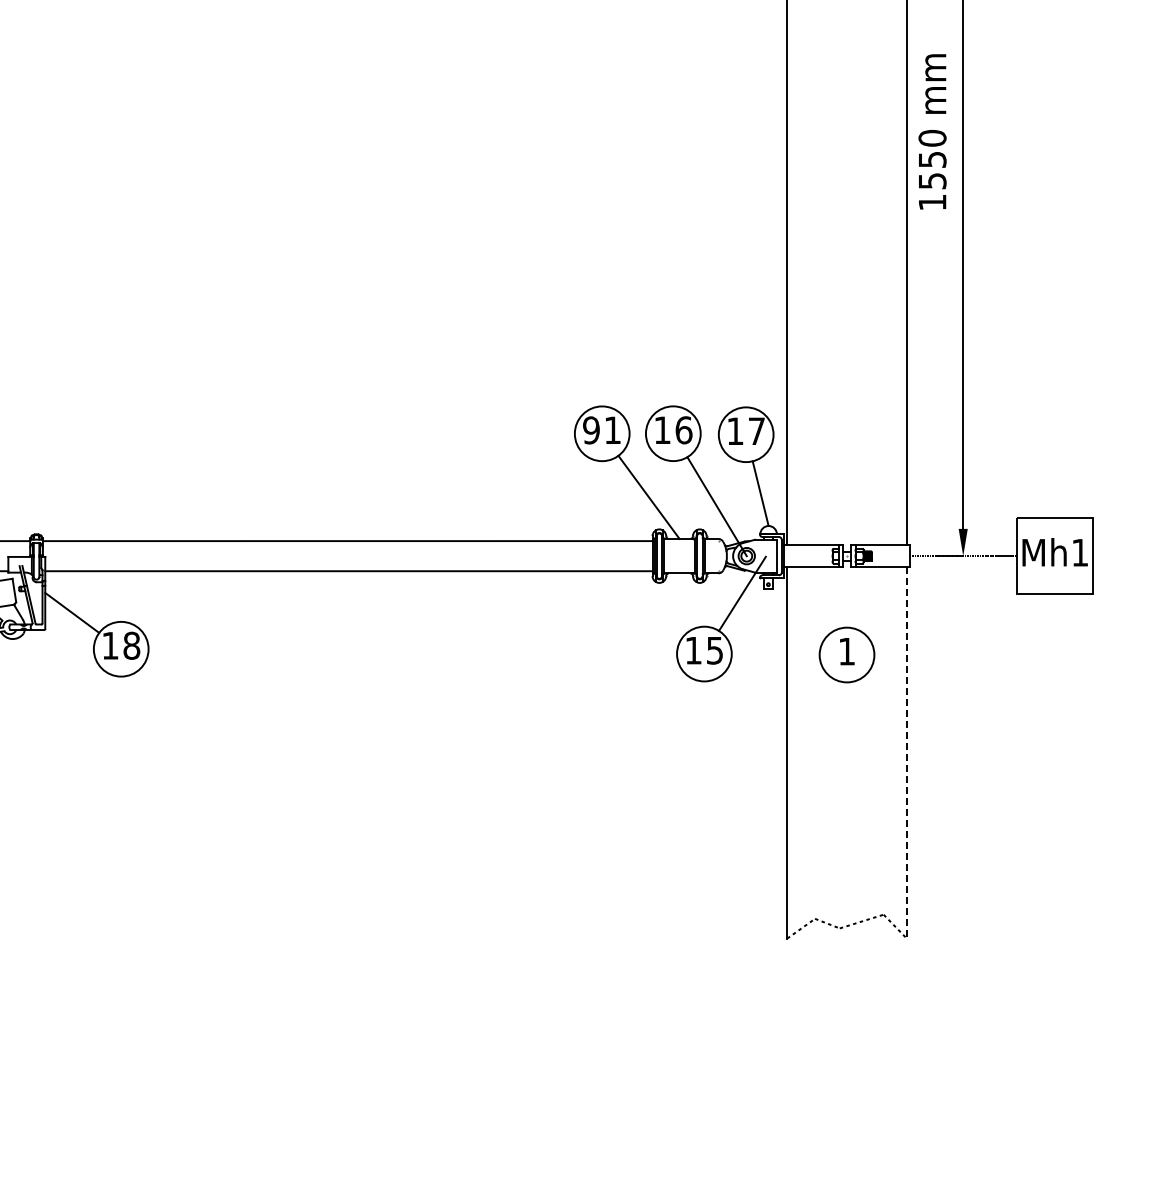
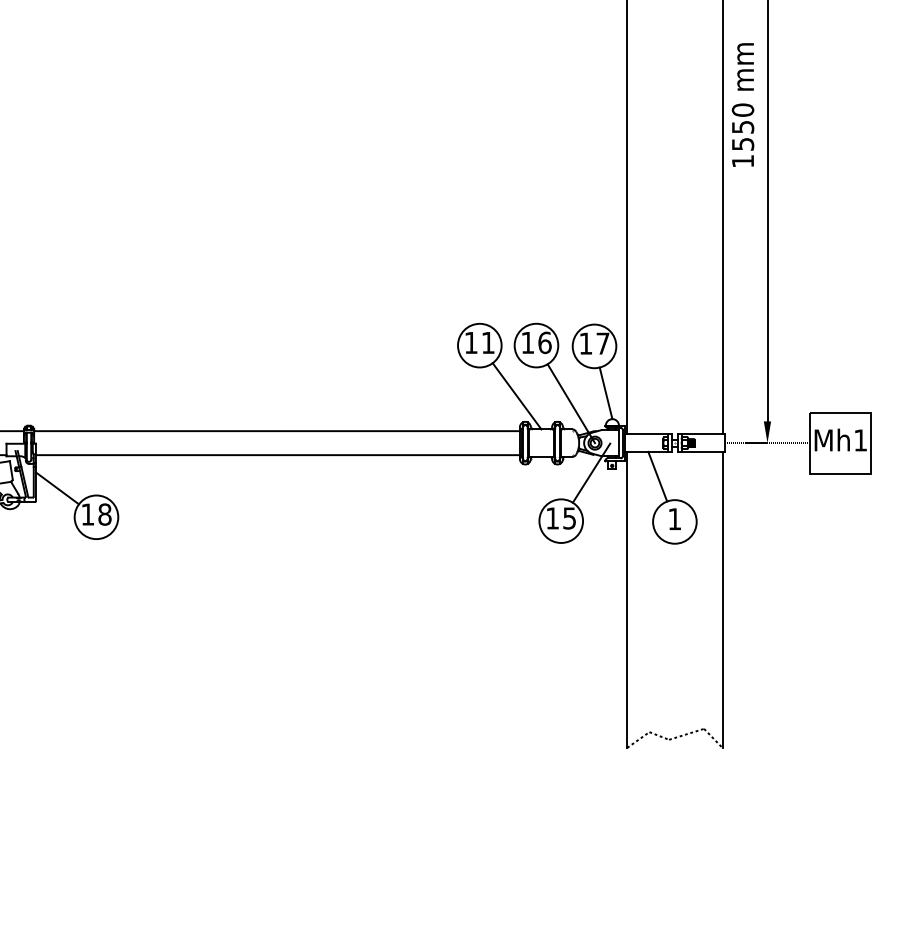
text: (591, 430) -> (471, 343), 91 -> 11
line: (825, 598) -> (657, 476), added
line: (906, 752) -> (722, 599), dashed -> solid

